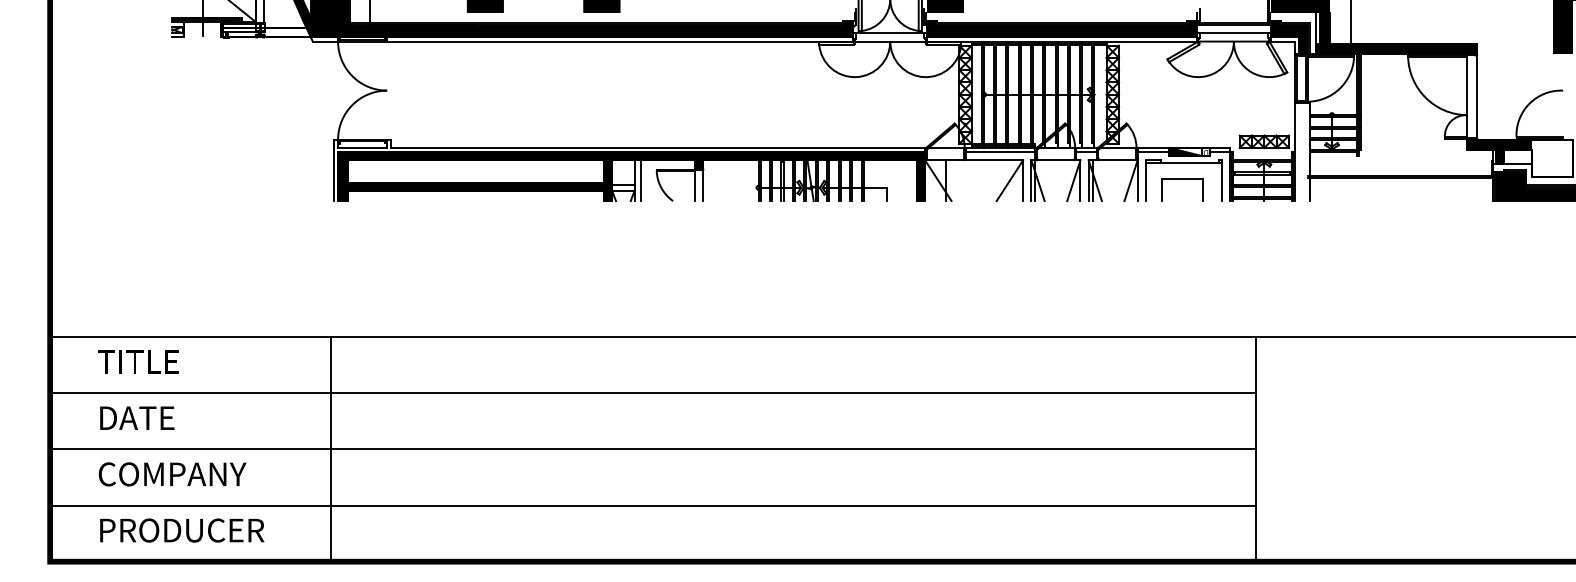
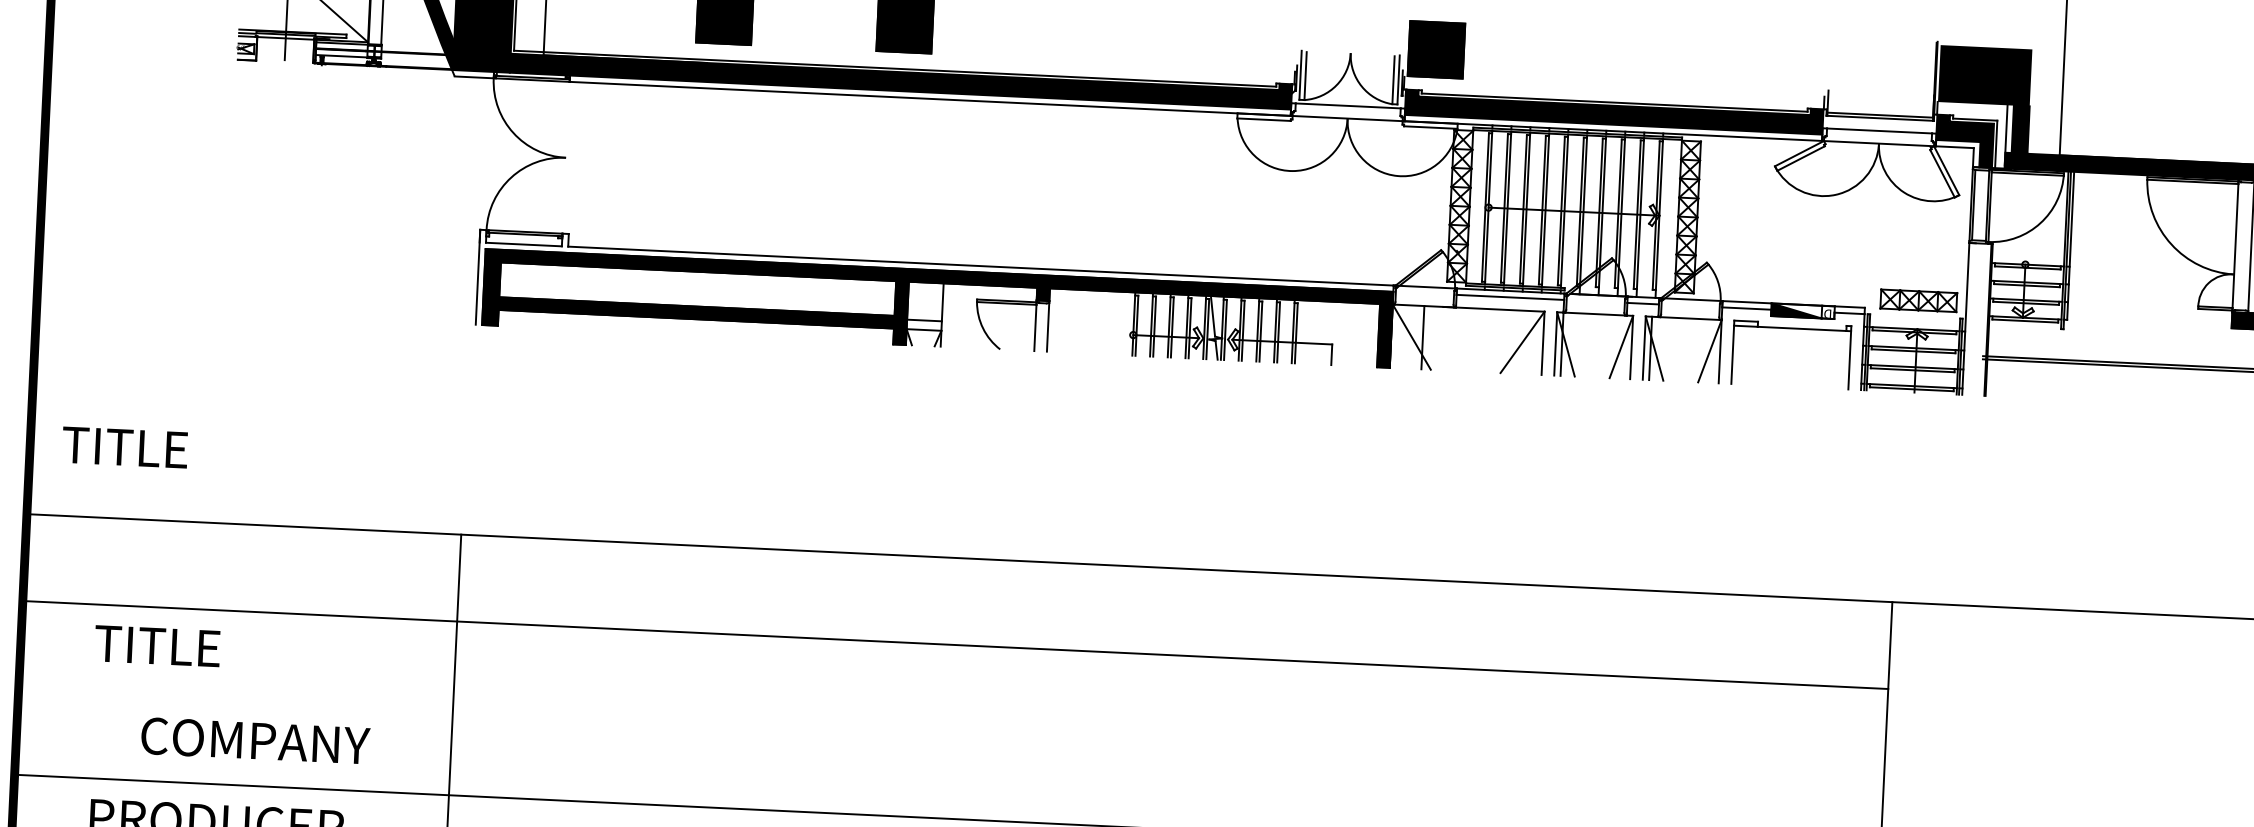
part: (1182, 179) -> (1789, 353), removed
line: (640, 180) -> (951, 315), removed
text: (138, 361) -> (125, 446), moved
text: (138, 417) -> (157, 645), DATE -> TITLE
line: (653, 449) -> (951, 732), removed
text: (172, 474) -> (255, 741), moved

